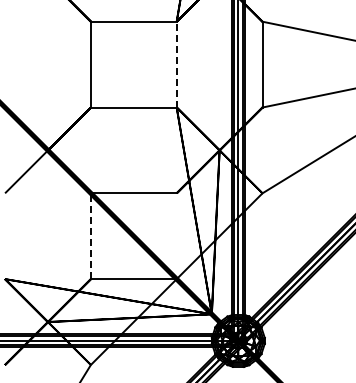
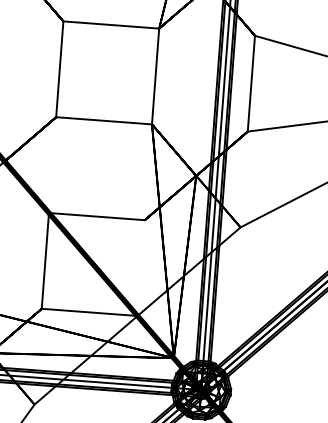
line: (176, 64) -> (155, 76), dashed -> solid
line: (90, 236) -> (44, 261), dashed -> solid

